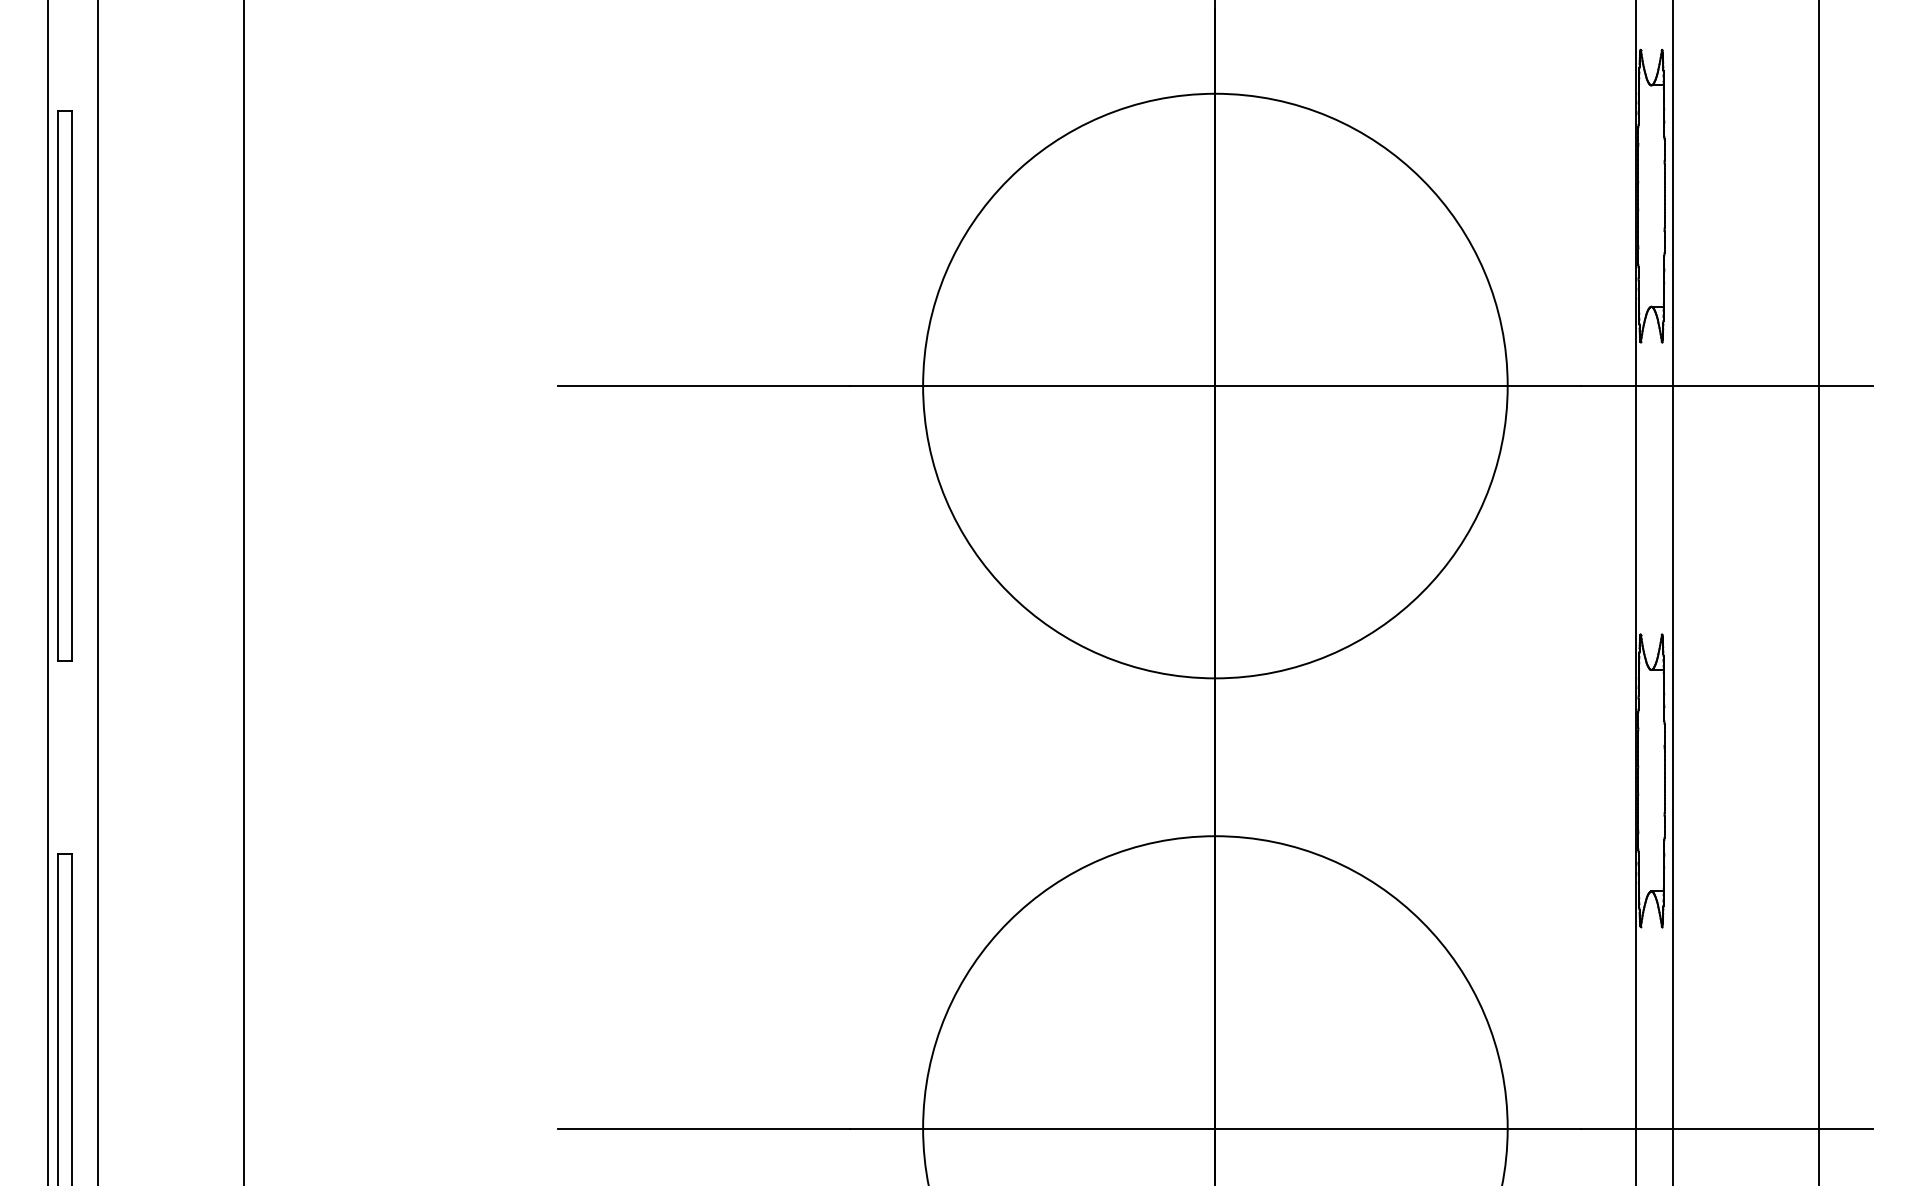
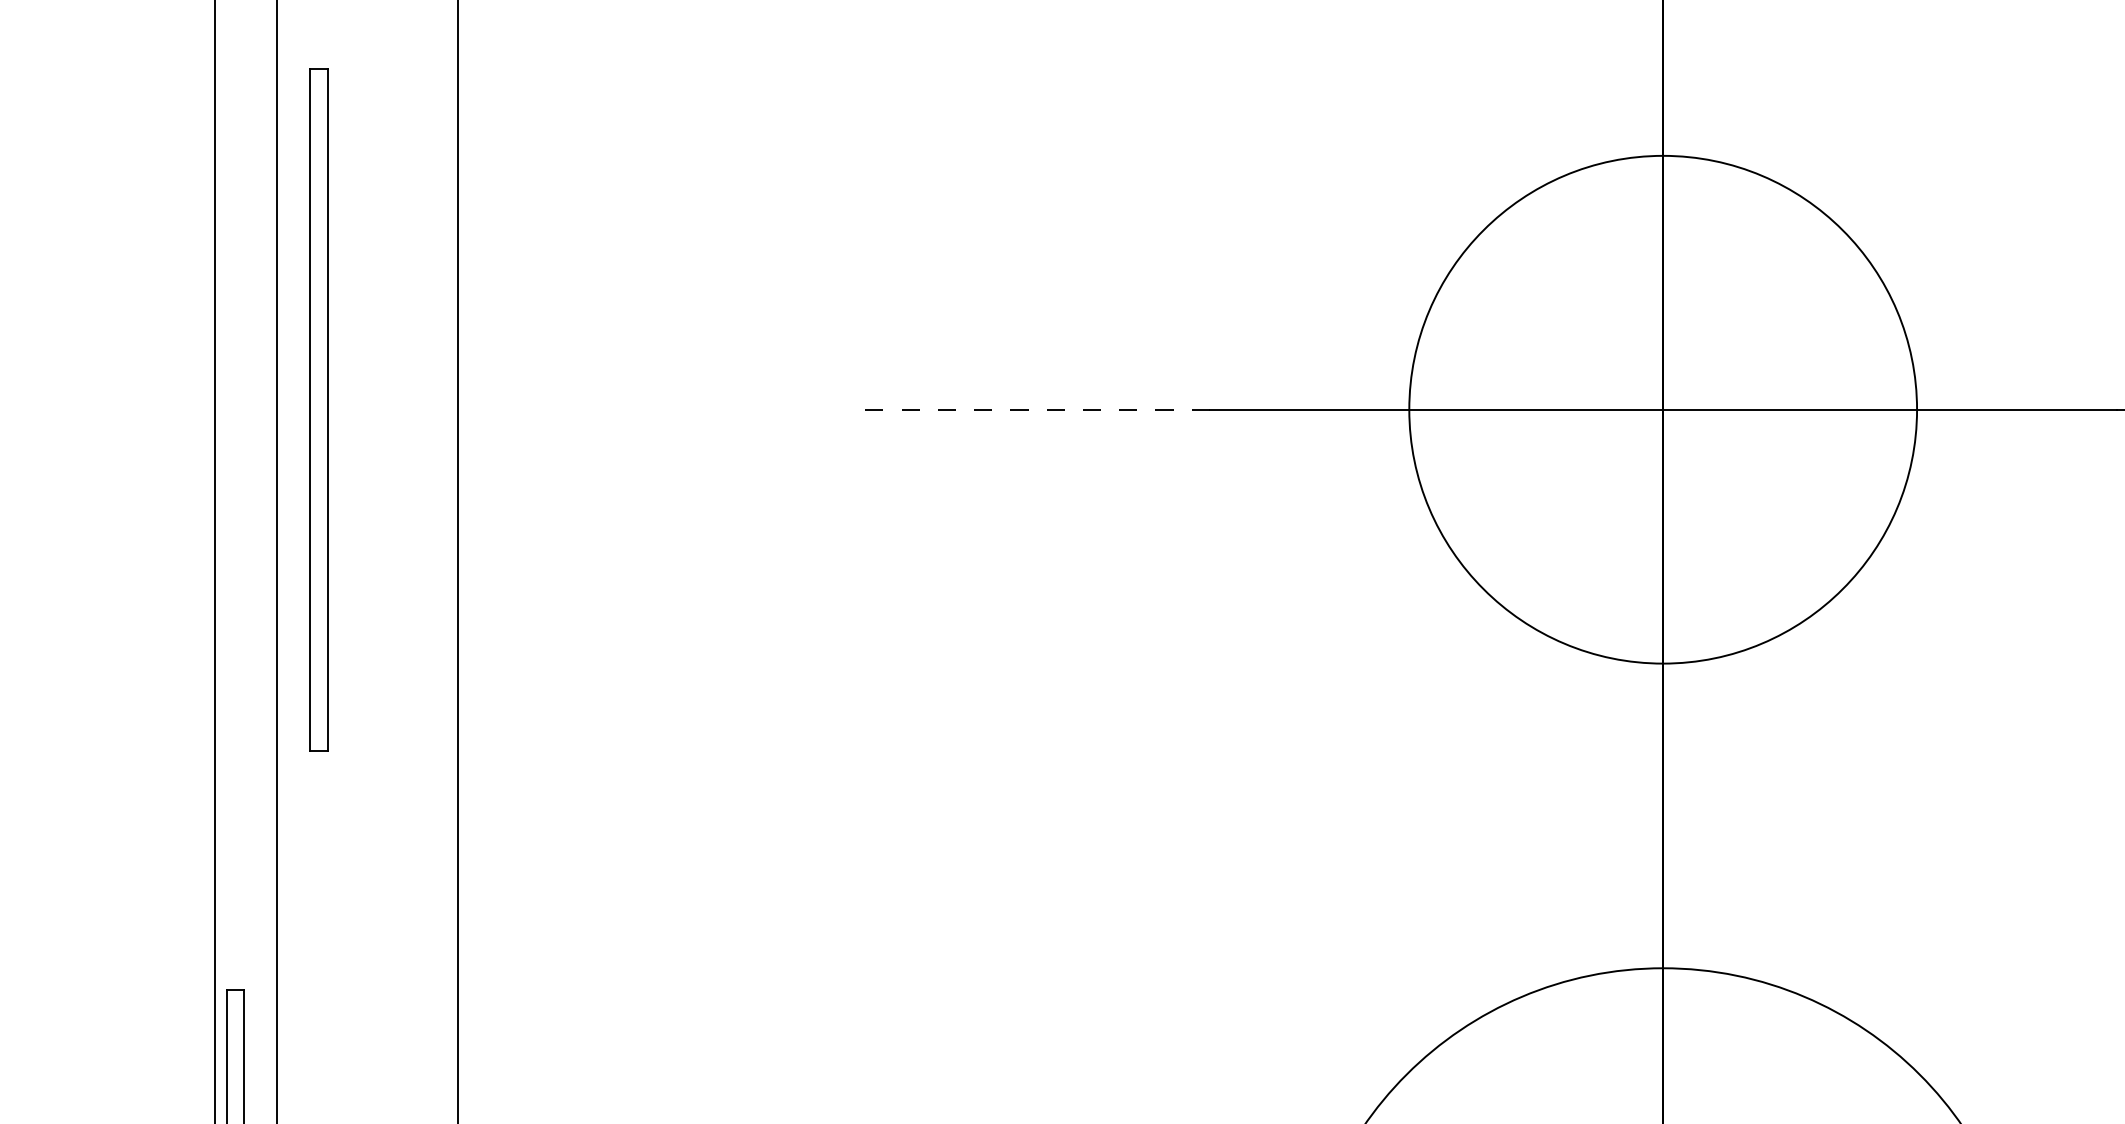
part: (64, 385) -> (318, 409), moved
circle: (1215, 385) -> (1663, 409), size x0.7
line: (703, 386) -> (1028, 410), solid -> dashed

